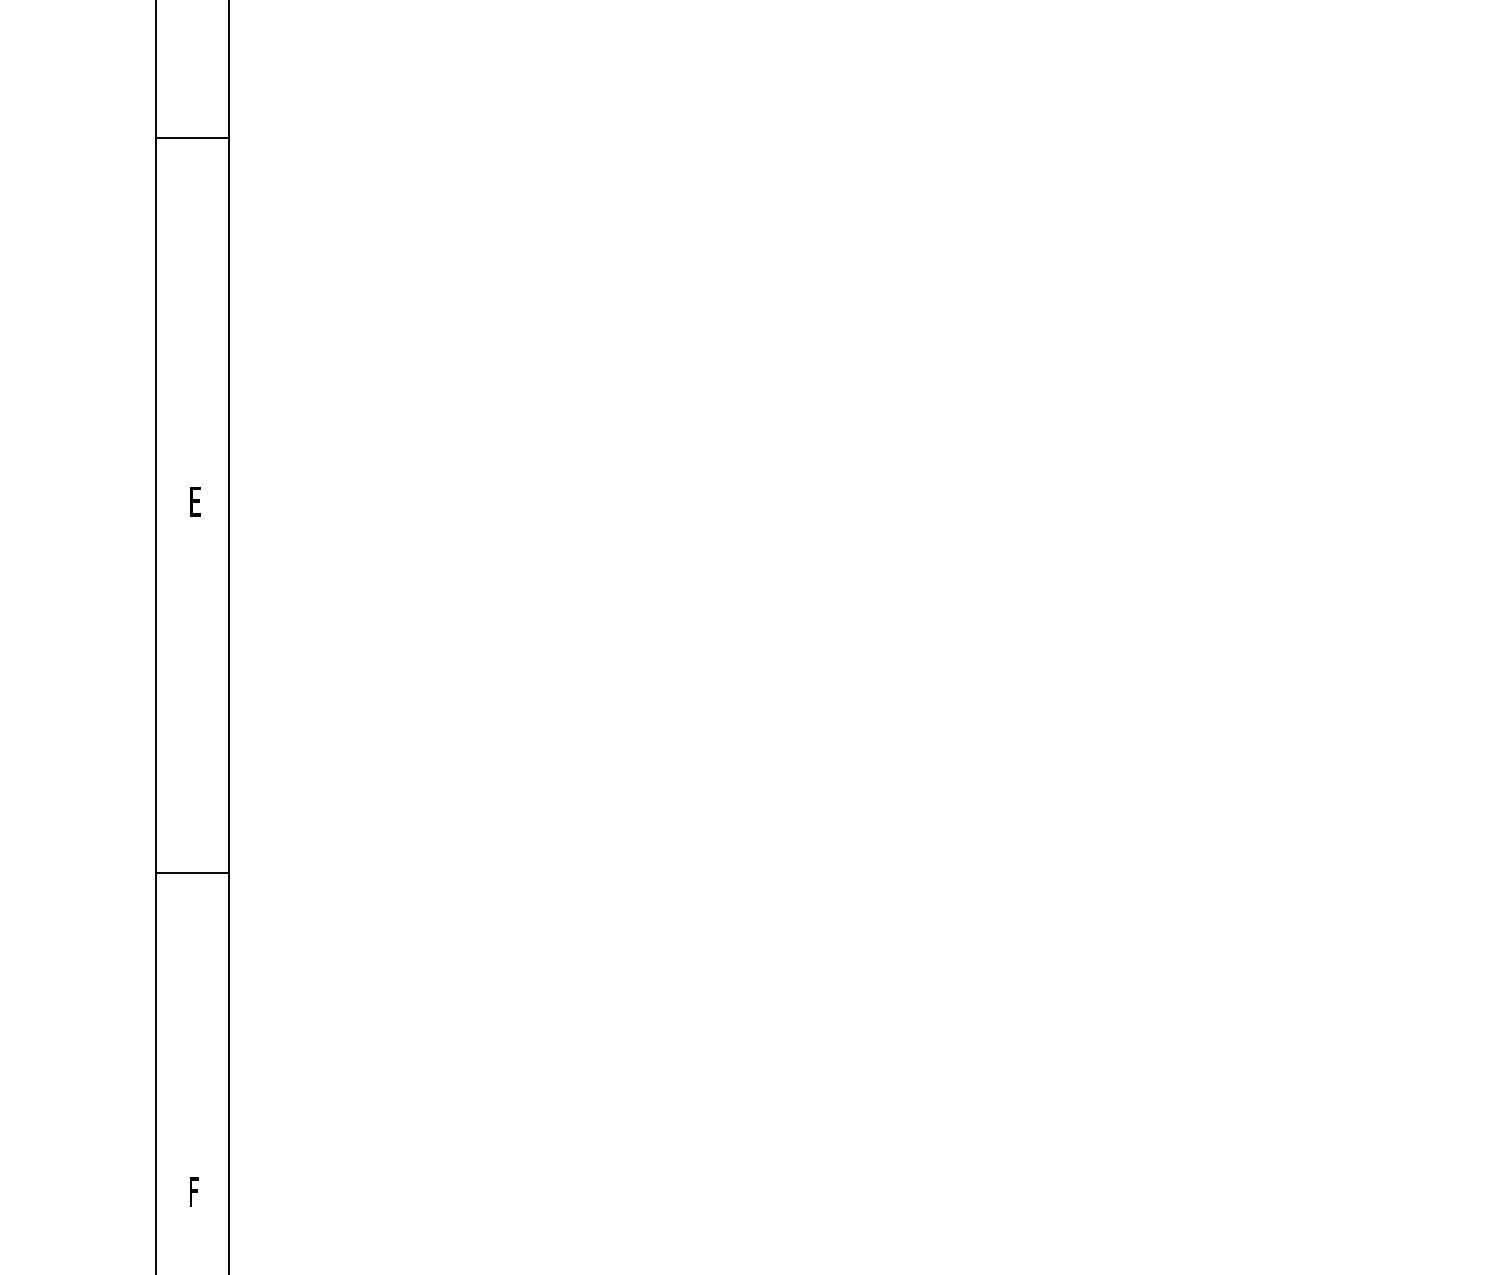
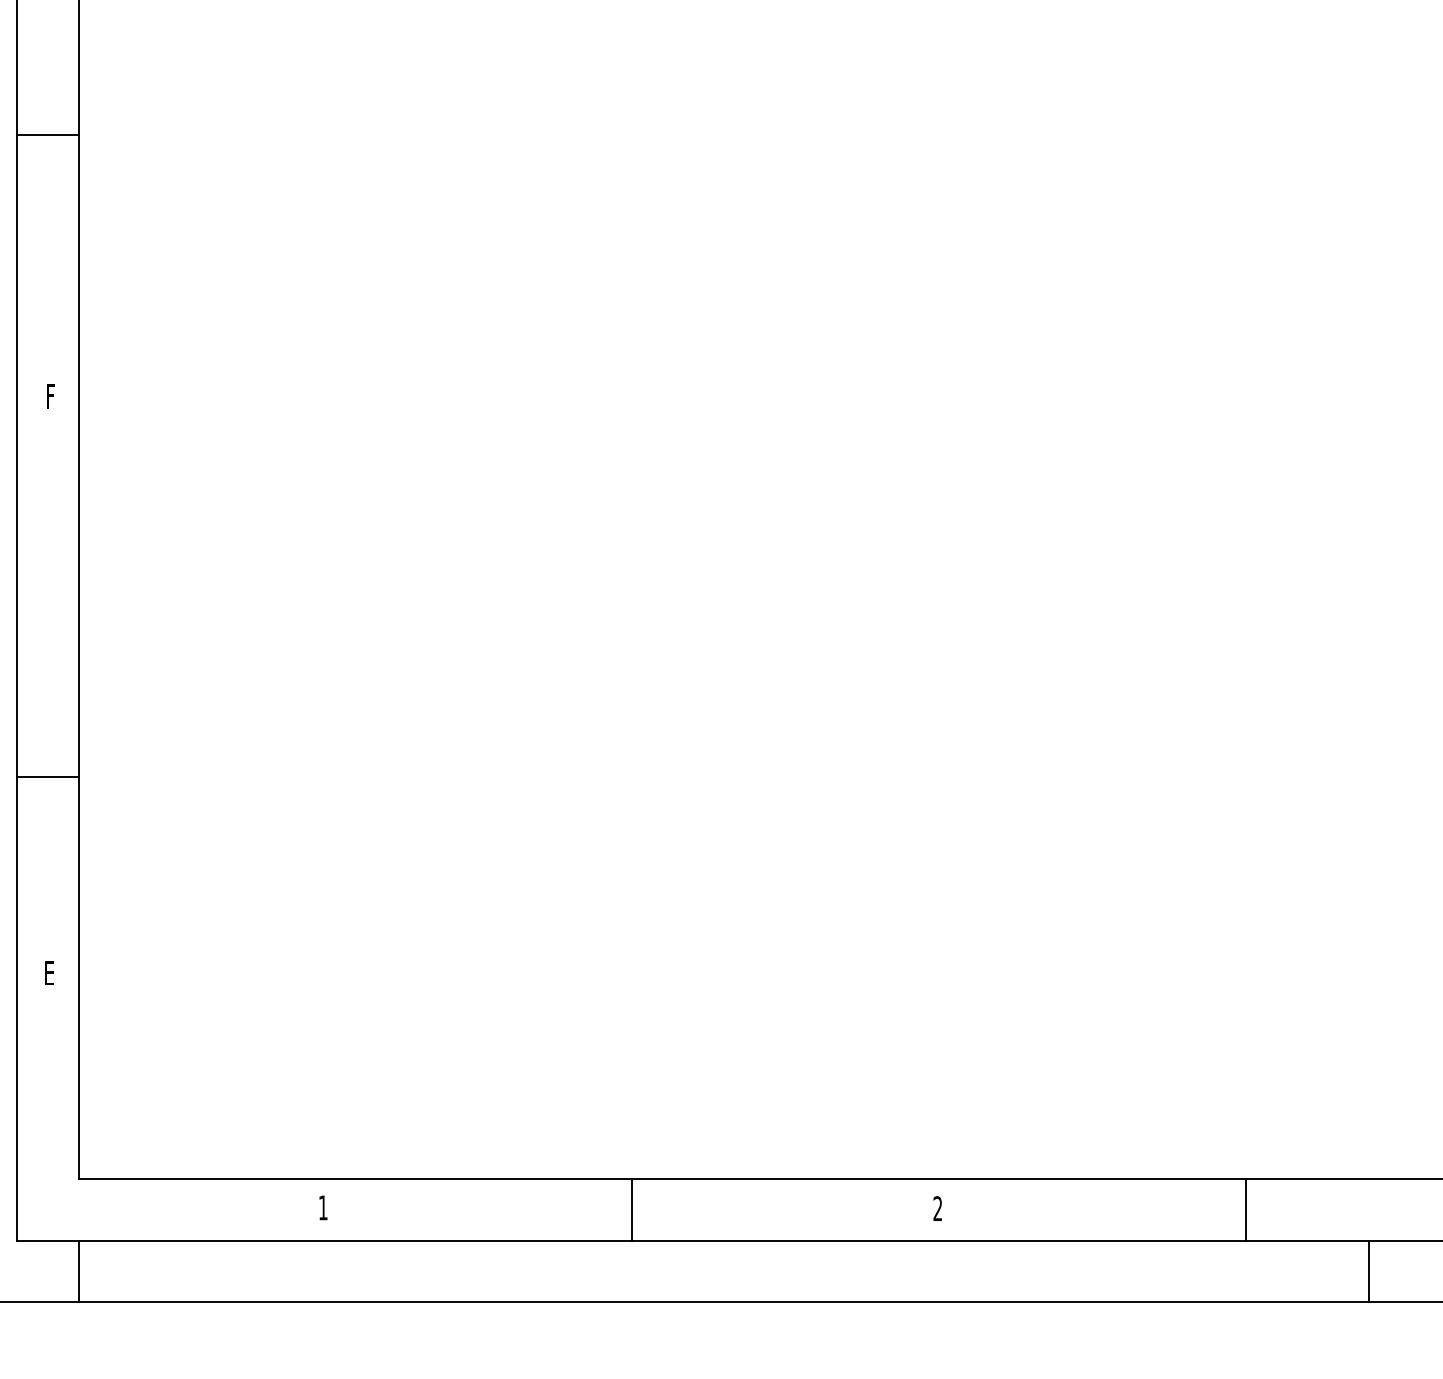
line: (191, 138) -> (47, 135), moved
text: (196, 503) -> (51, 397), E -> F
line: (191, 872) -> (47, 777), moved
text: (193, 1191) -> (49, 972), F -> E

